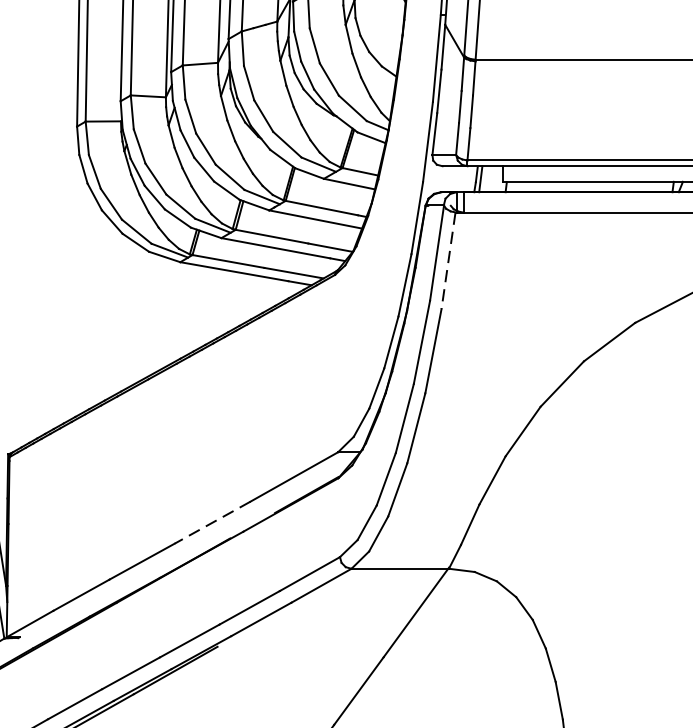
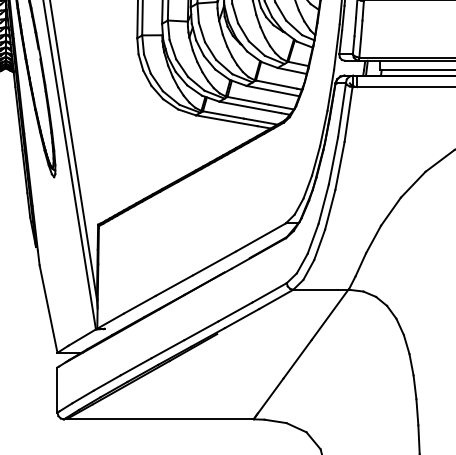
line: (448, 260) -> (348, 114), dashed -> solid
line: (212, 522) -> (214, 263), dashed -> solid

